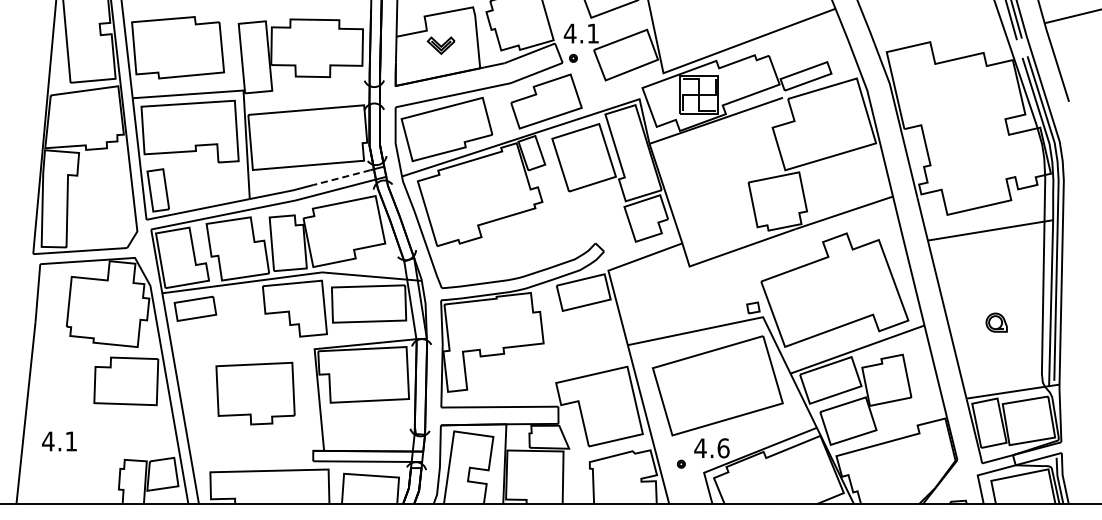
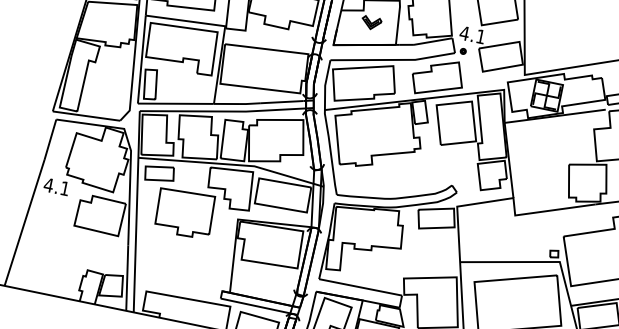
line: (341, 177) -> (281, 101), dashed -> solid
part: (255, 393) -> (184, 213), moved
text: (59, 441) -> (56, 186), moved

